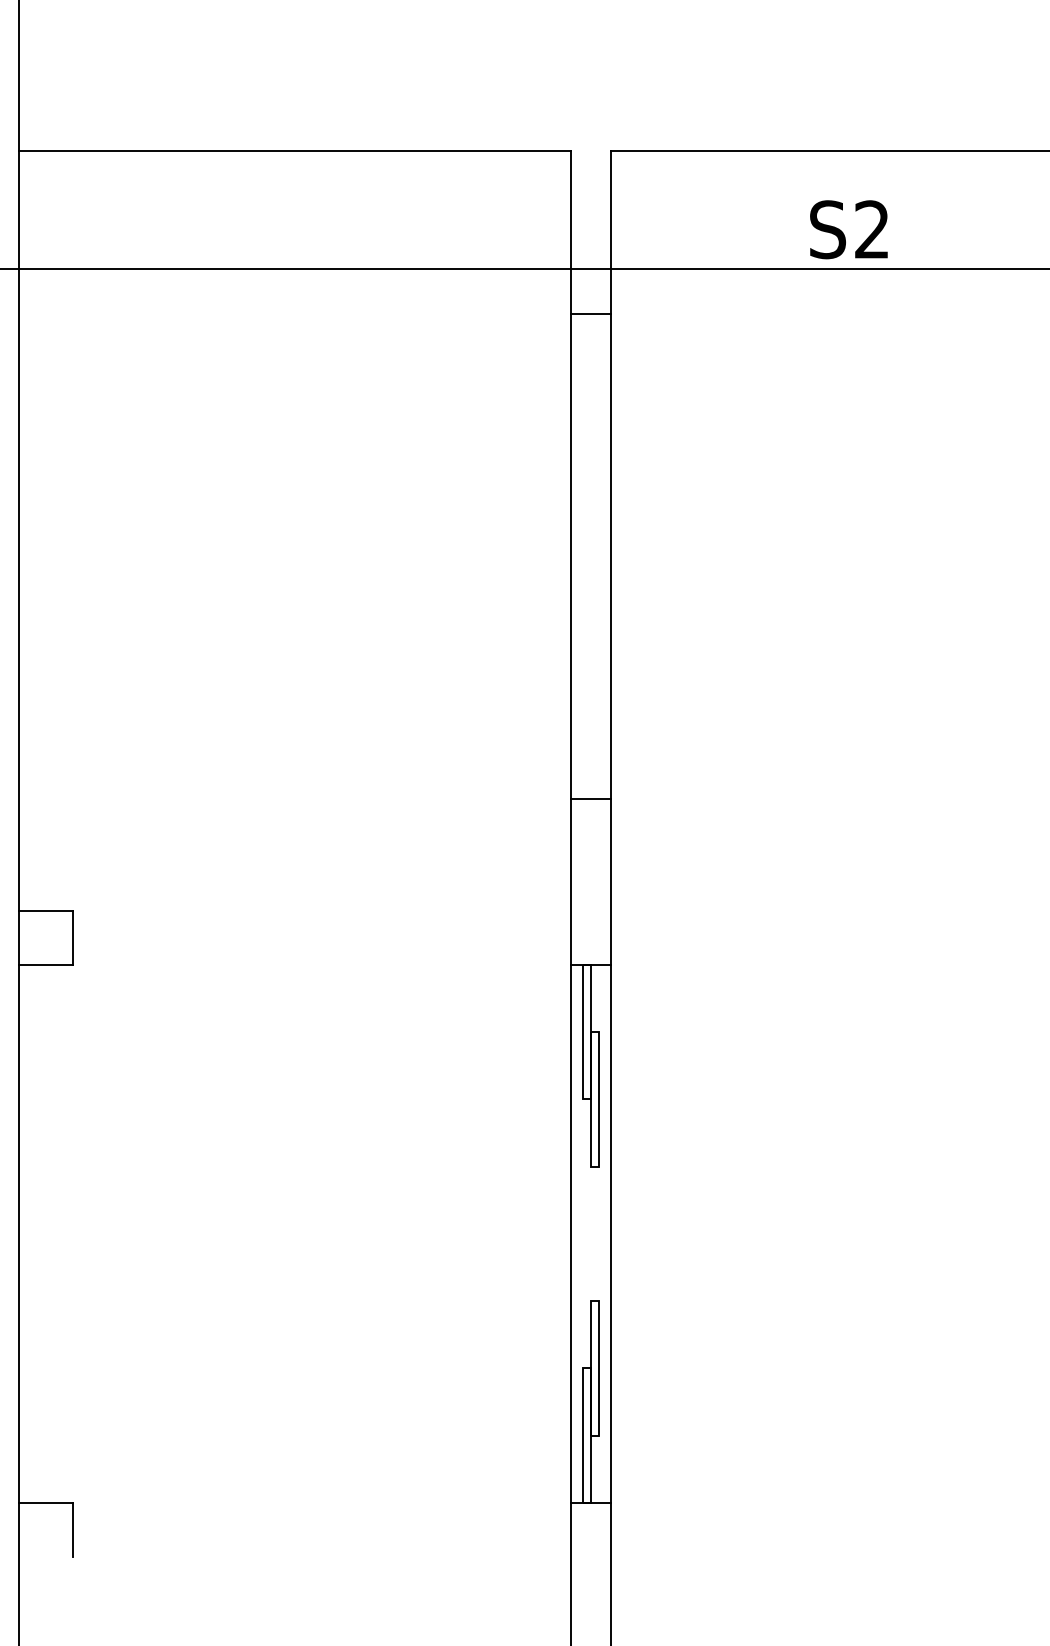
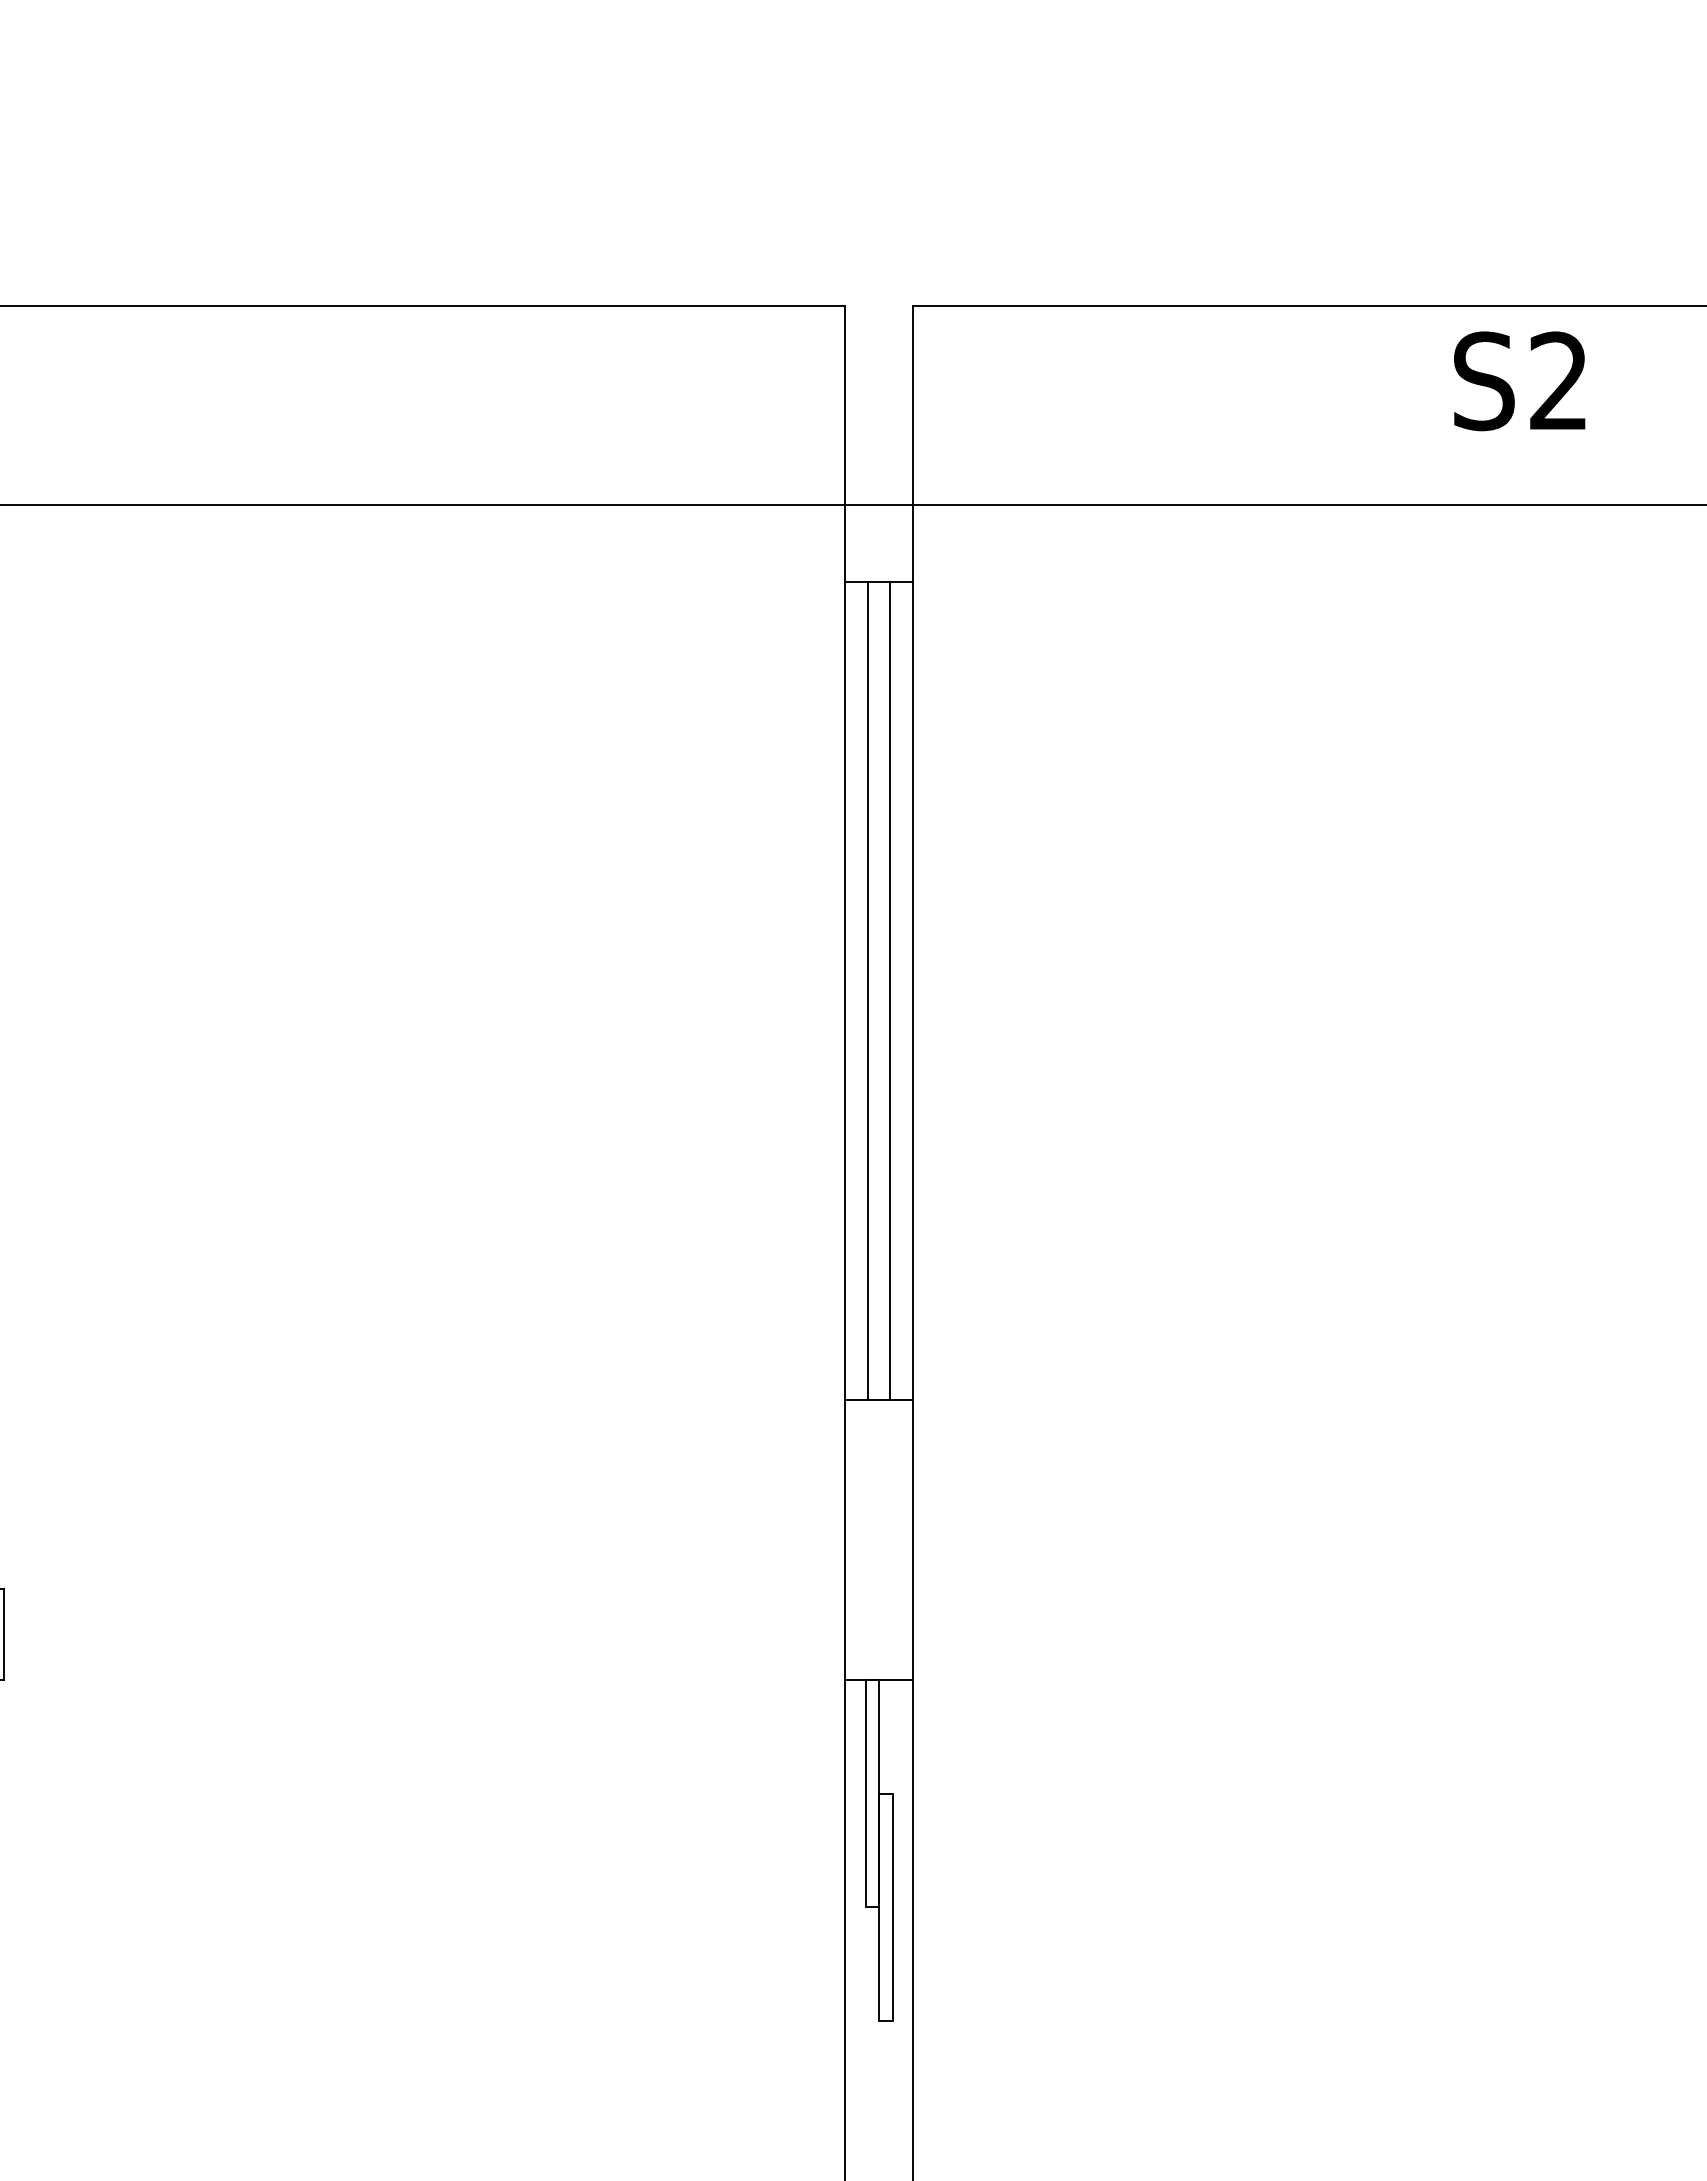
text: (848, 229) -> (1518, 380), moved
line: (583, 556) -> (867, 990), added
line: (597, 556) -> (890, 990), added

